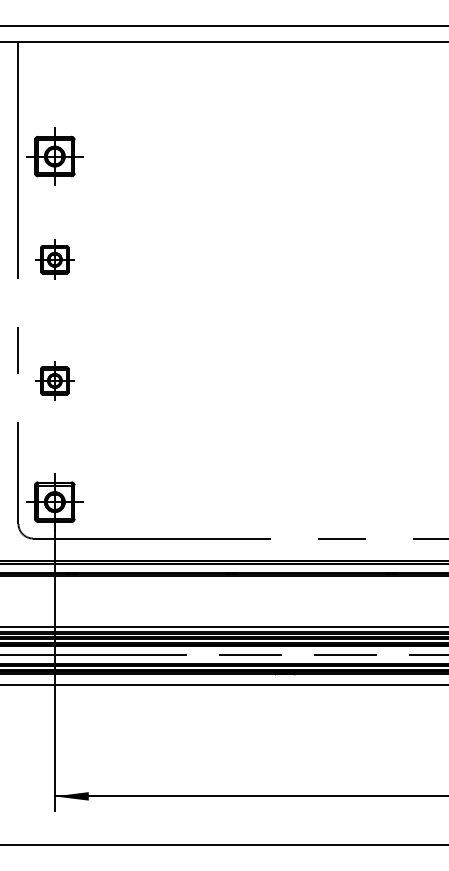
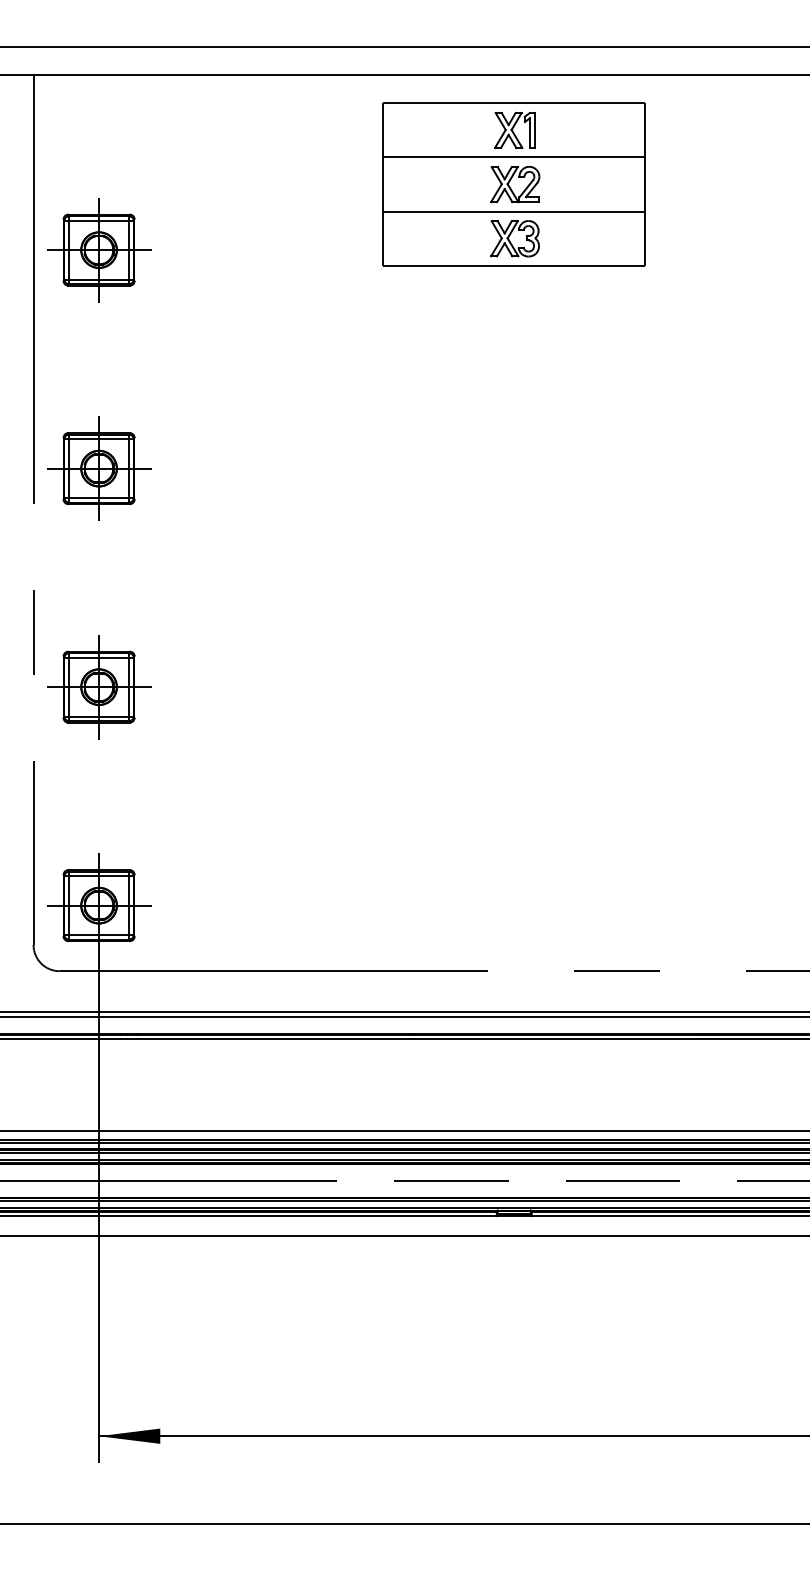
part: (284, 101) -> (513, 183), added
part: (54, 156) -> (98, 249), moved
part: (54, 259) -> (98, 468), size x1.43
part: (54, 380) -> (98, 686), size x1.43

